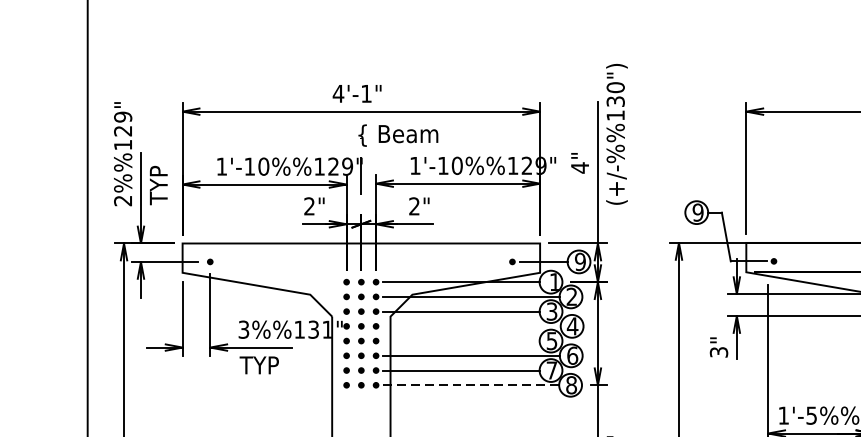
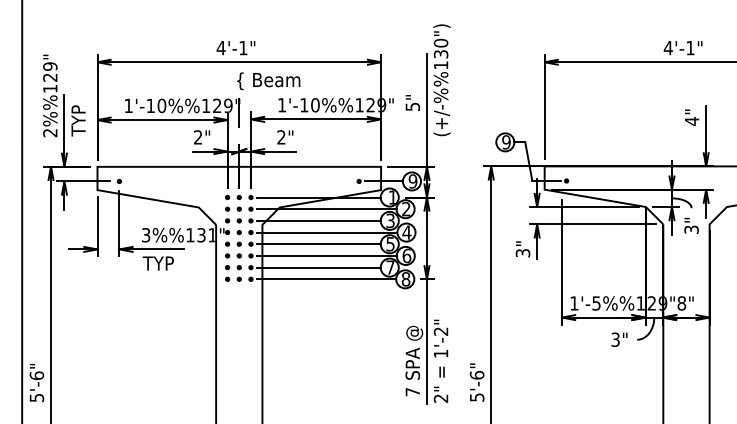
text: (579, 167) -> (412, 106), 4" -> 5"
line: (471, 326) -> (326, 232), added
line: (461, 341) -> (318, 244), added
line: (471, 385) -> (326, 279), dashed -> solid

